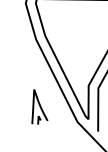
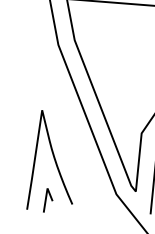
part: (39, 106) -> (53, 161), size x1.67

